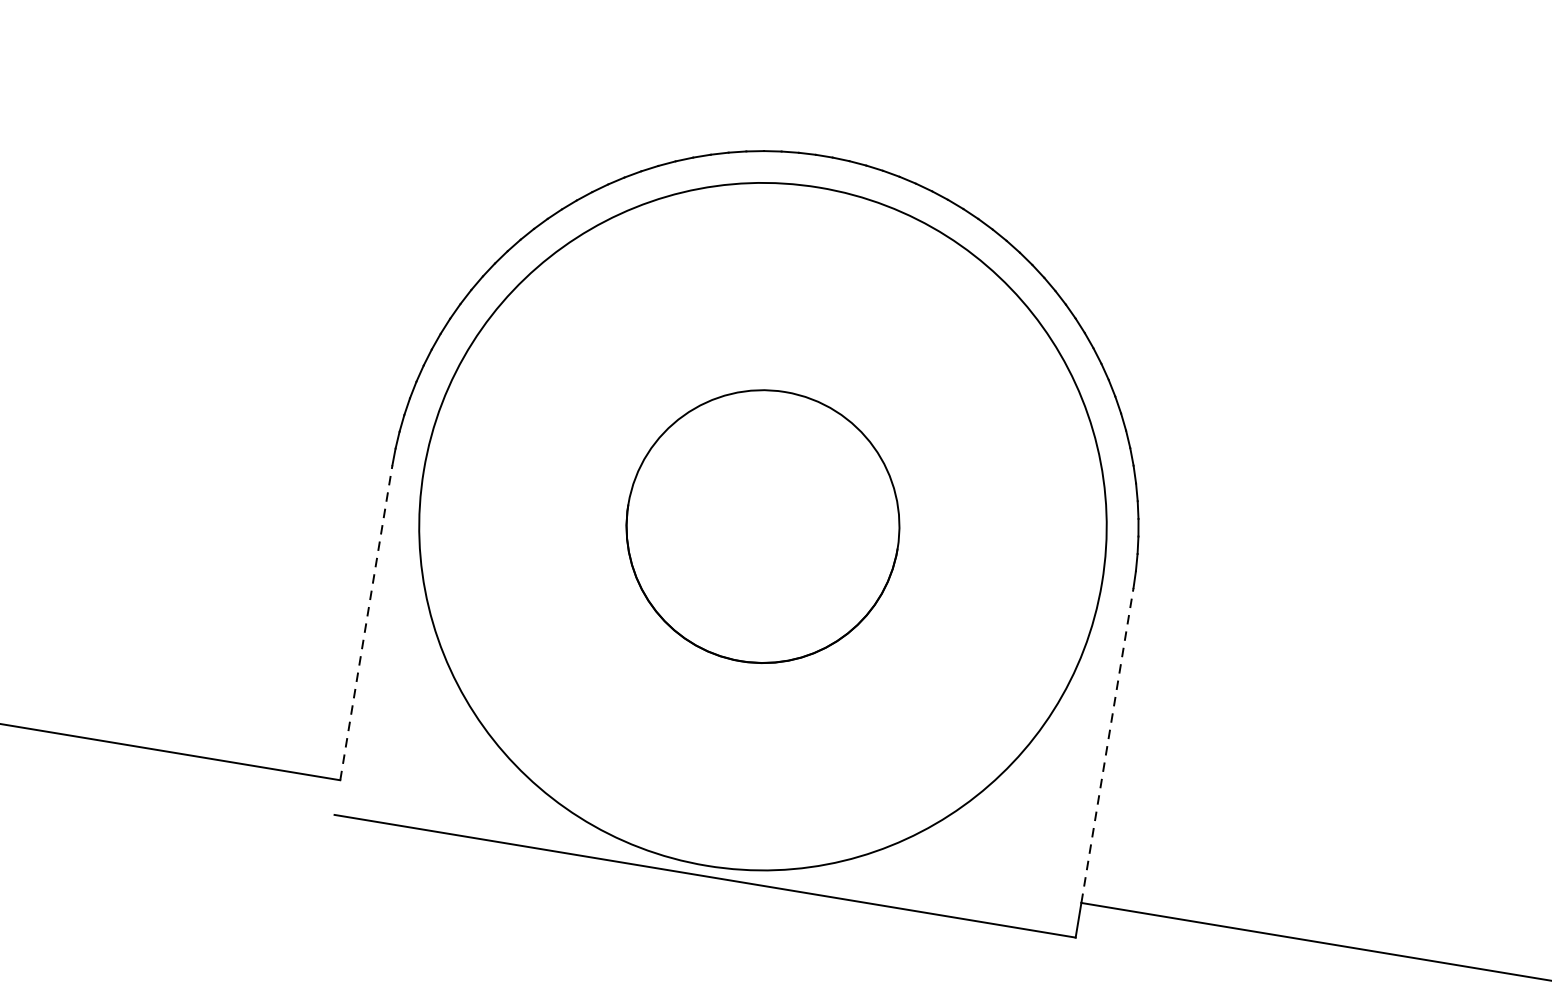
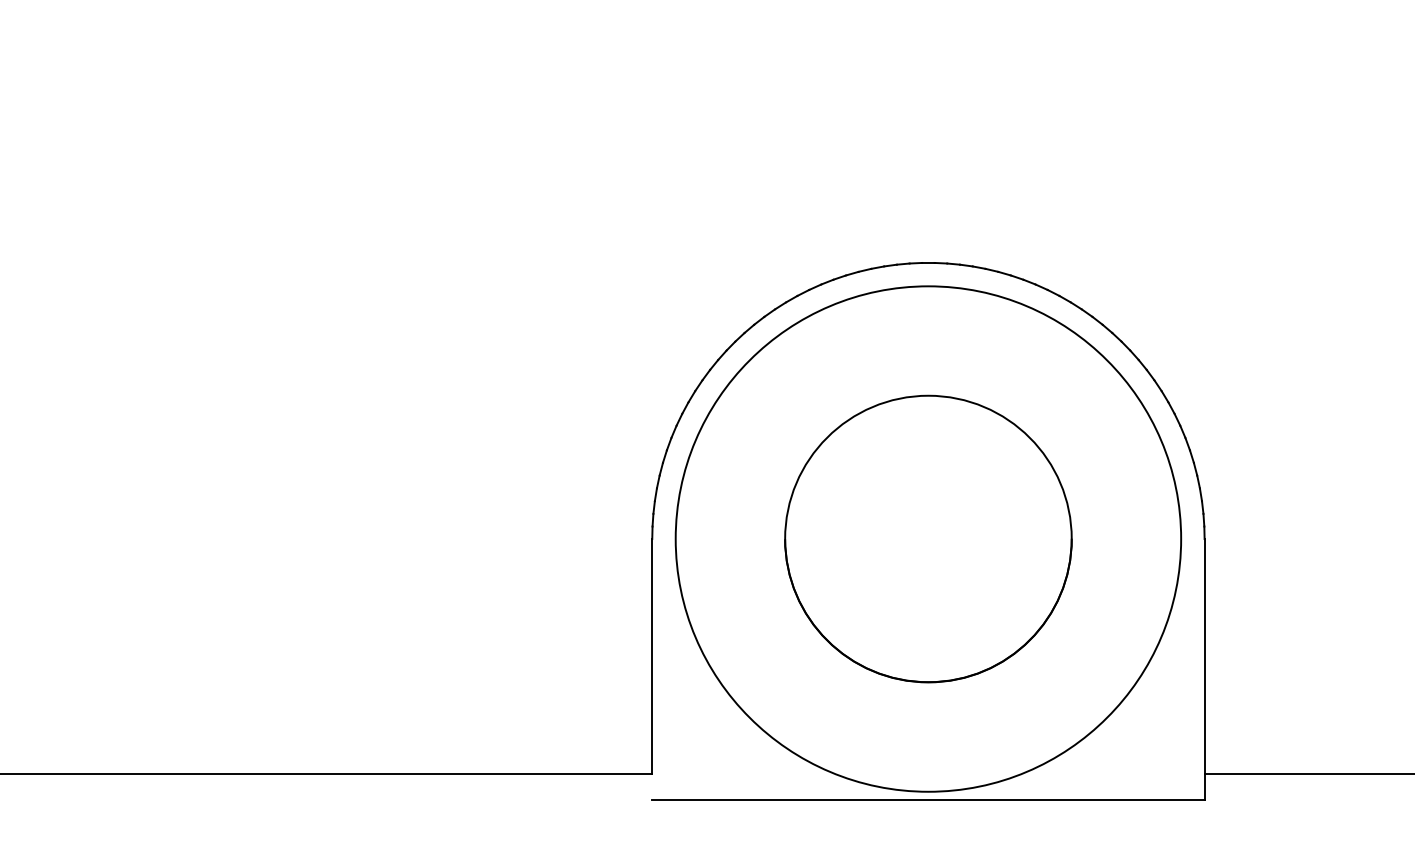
part: (763, 525) -> (928, 538), size x1.43
line: (366, 621) -> (652, 655), dashed -> solid
line: (1107, 744) -> (1204, 655), dashed -> solid

